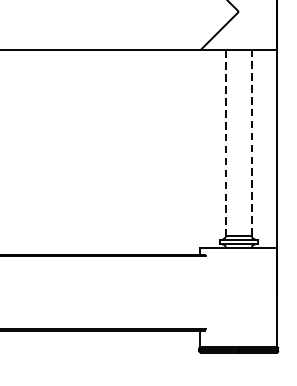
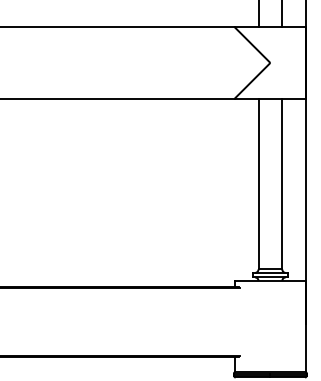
line: (251, 142) -> (282, 183), dashed -> solid
line: (225, 143) -> (258, 184), dashed -> solid

